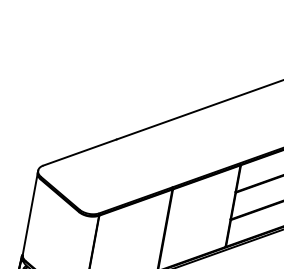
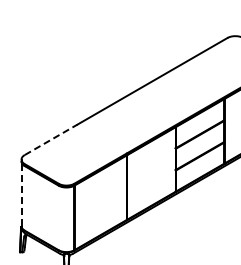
line: (80, 152) -> (51, 139), solid -> dashed
line: (30, 213) -> (21, 193), solid -> dashed

